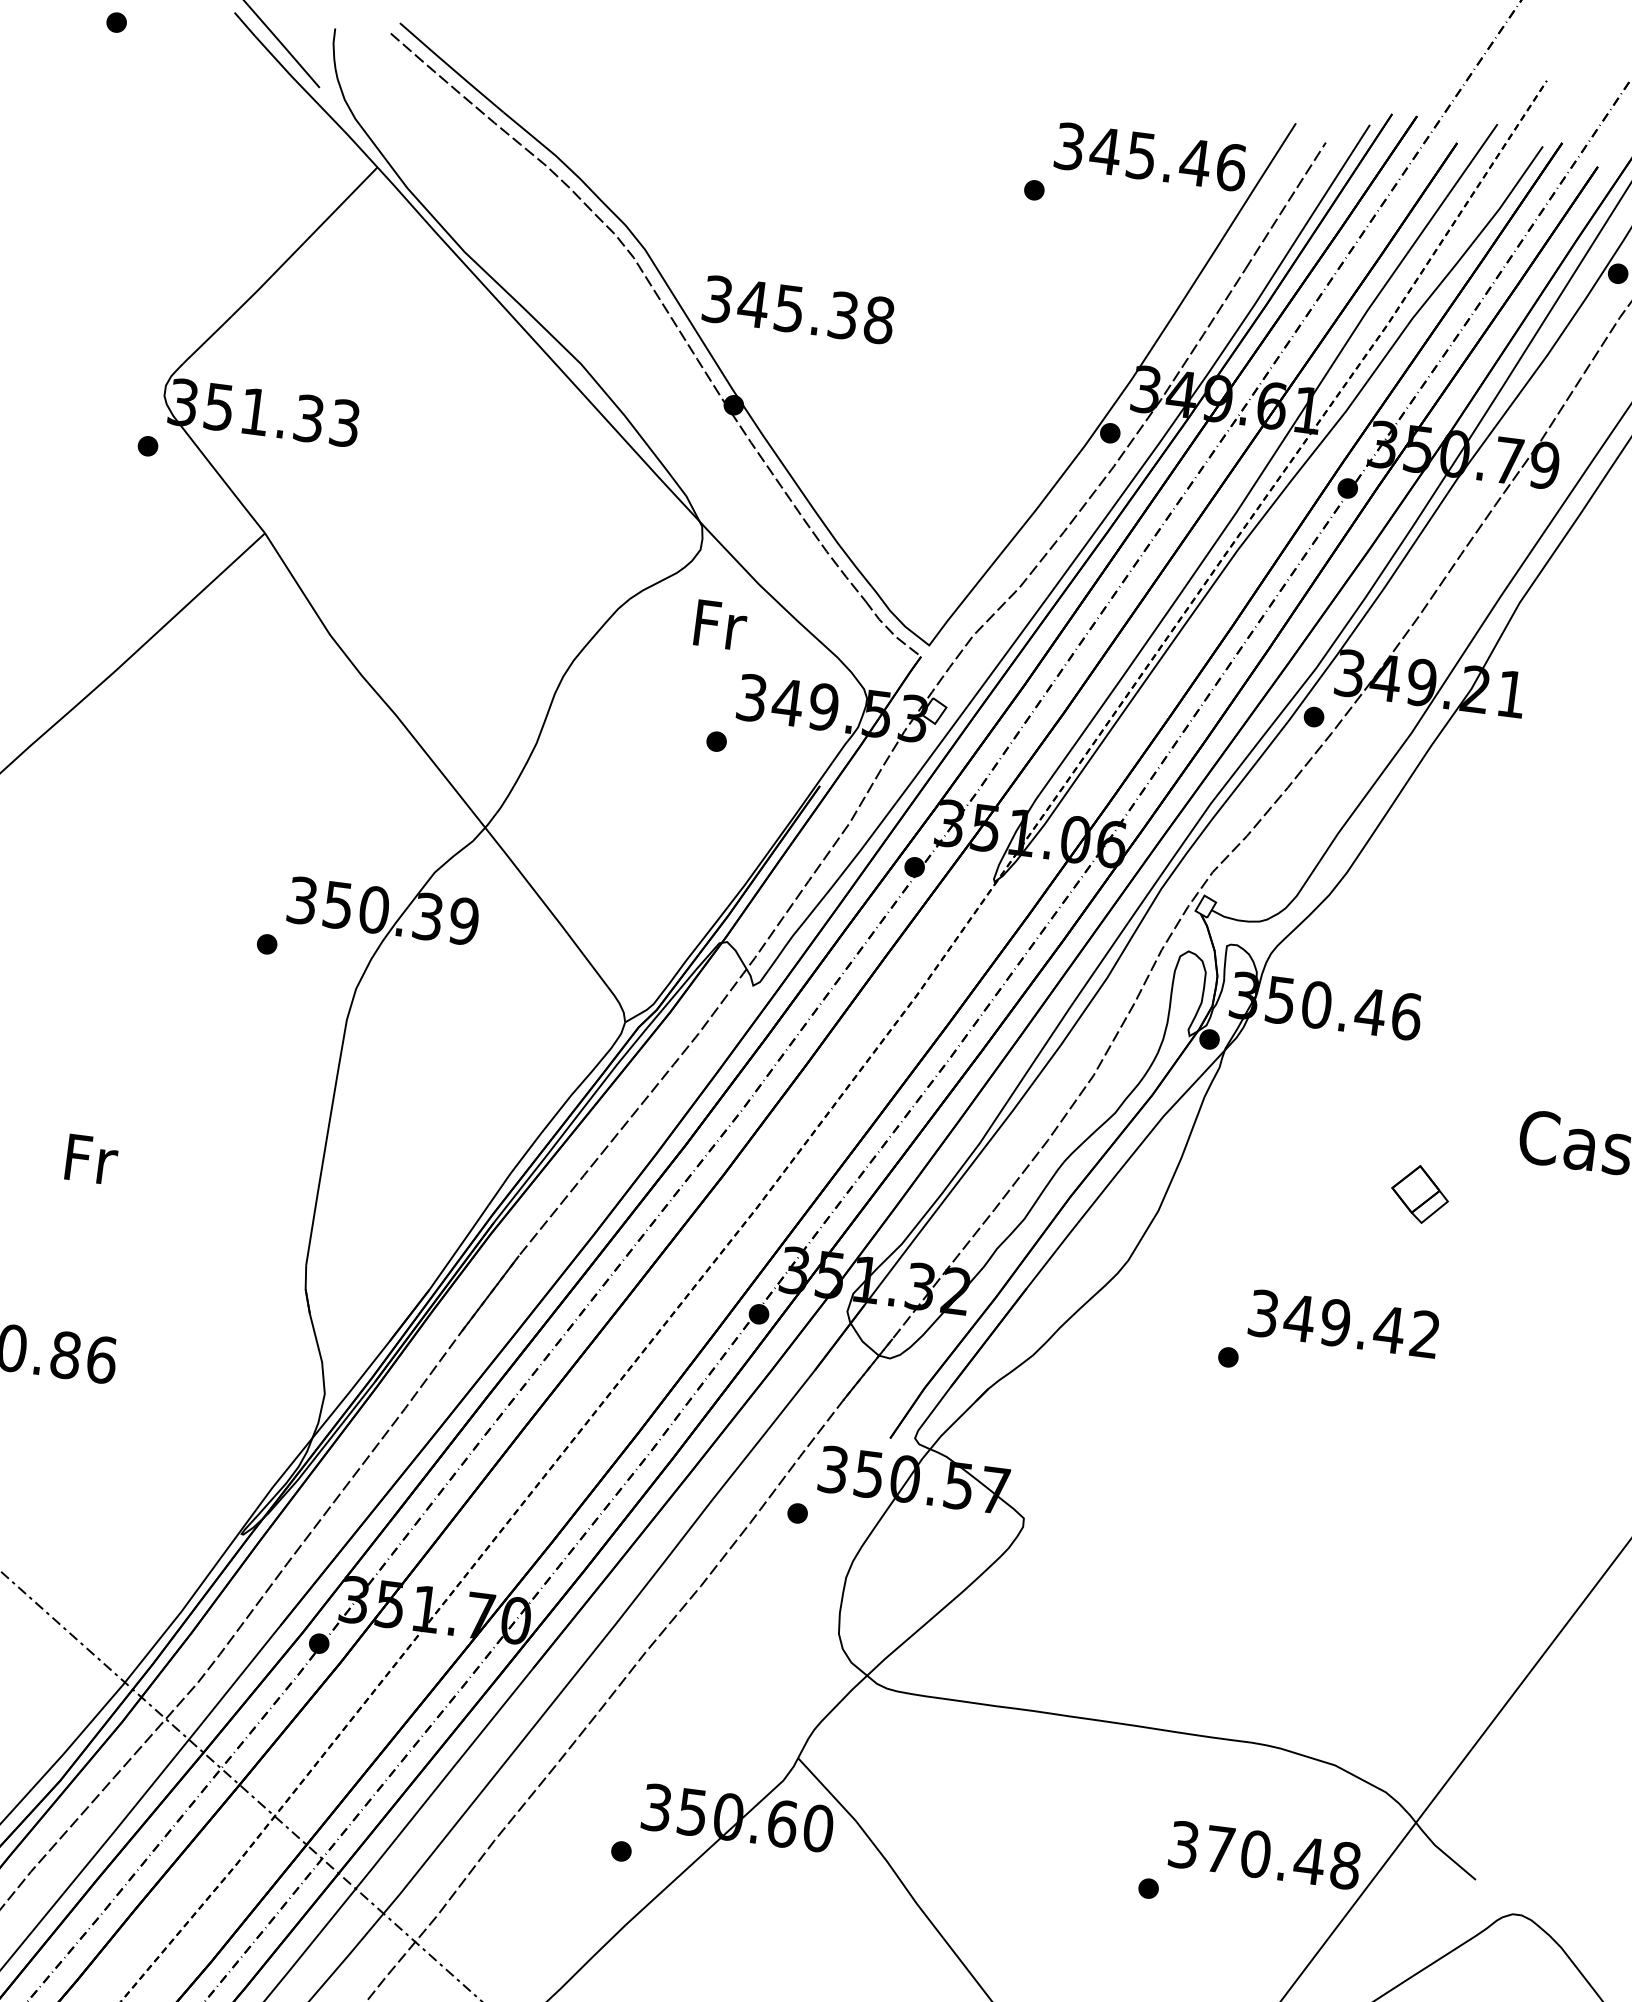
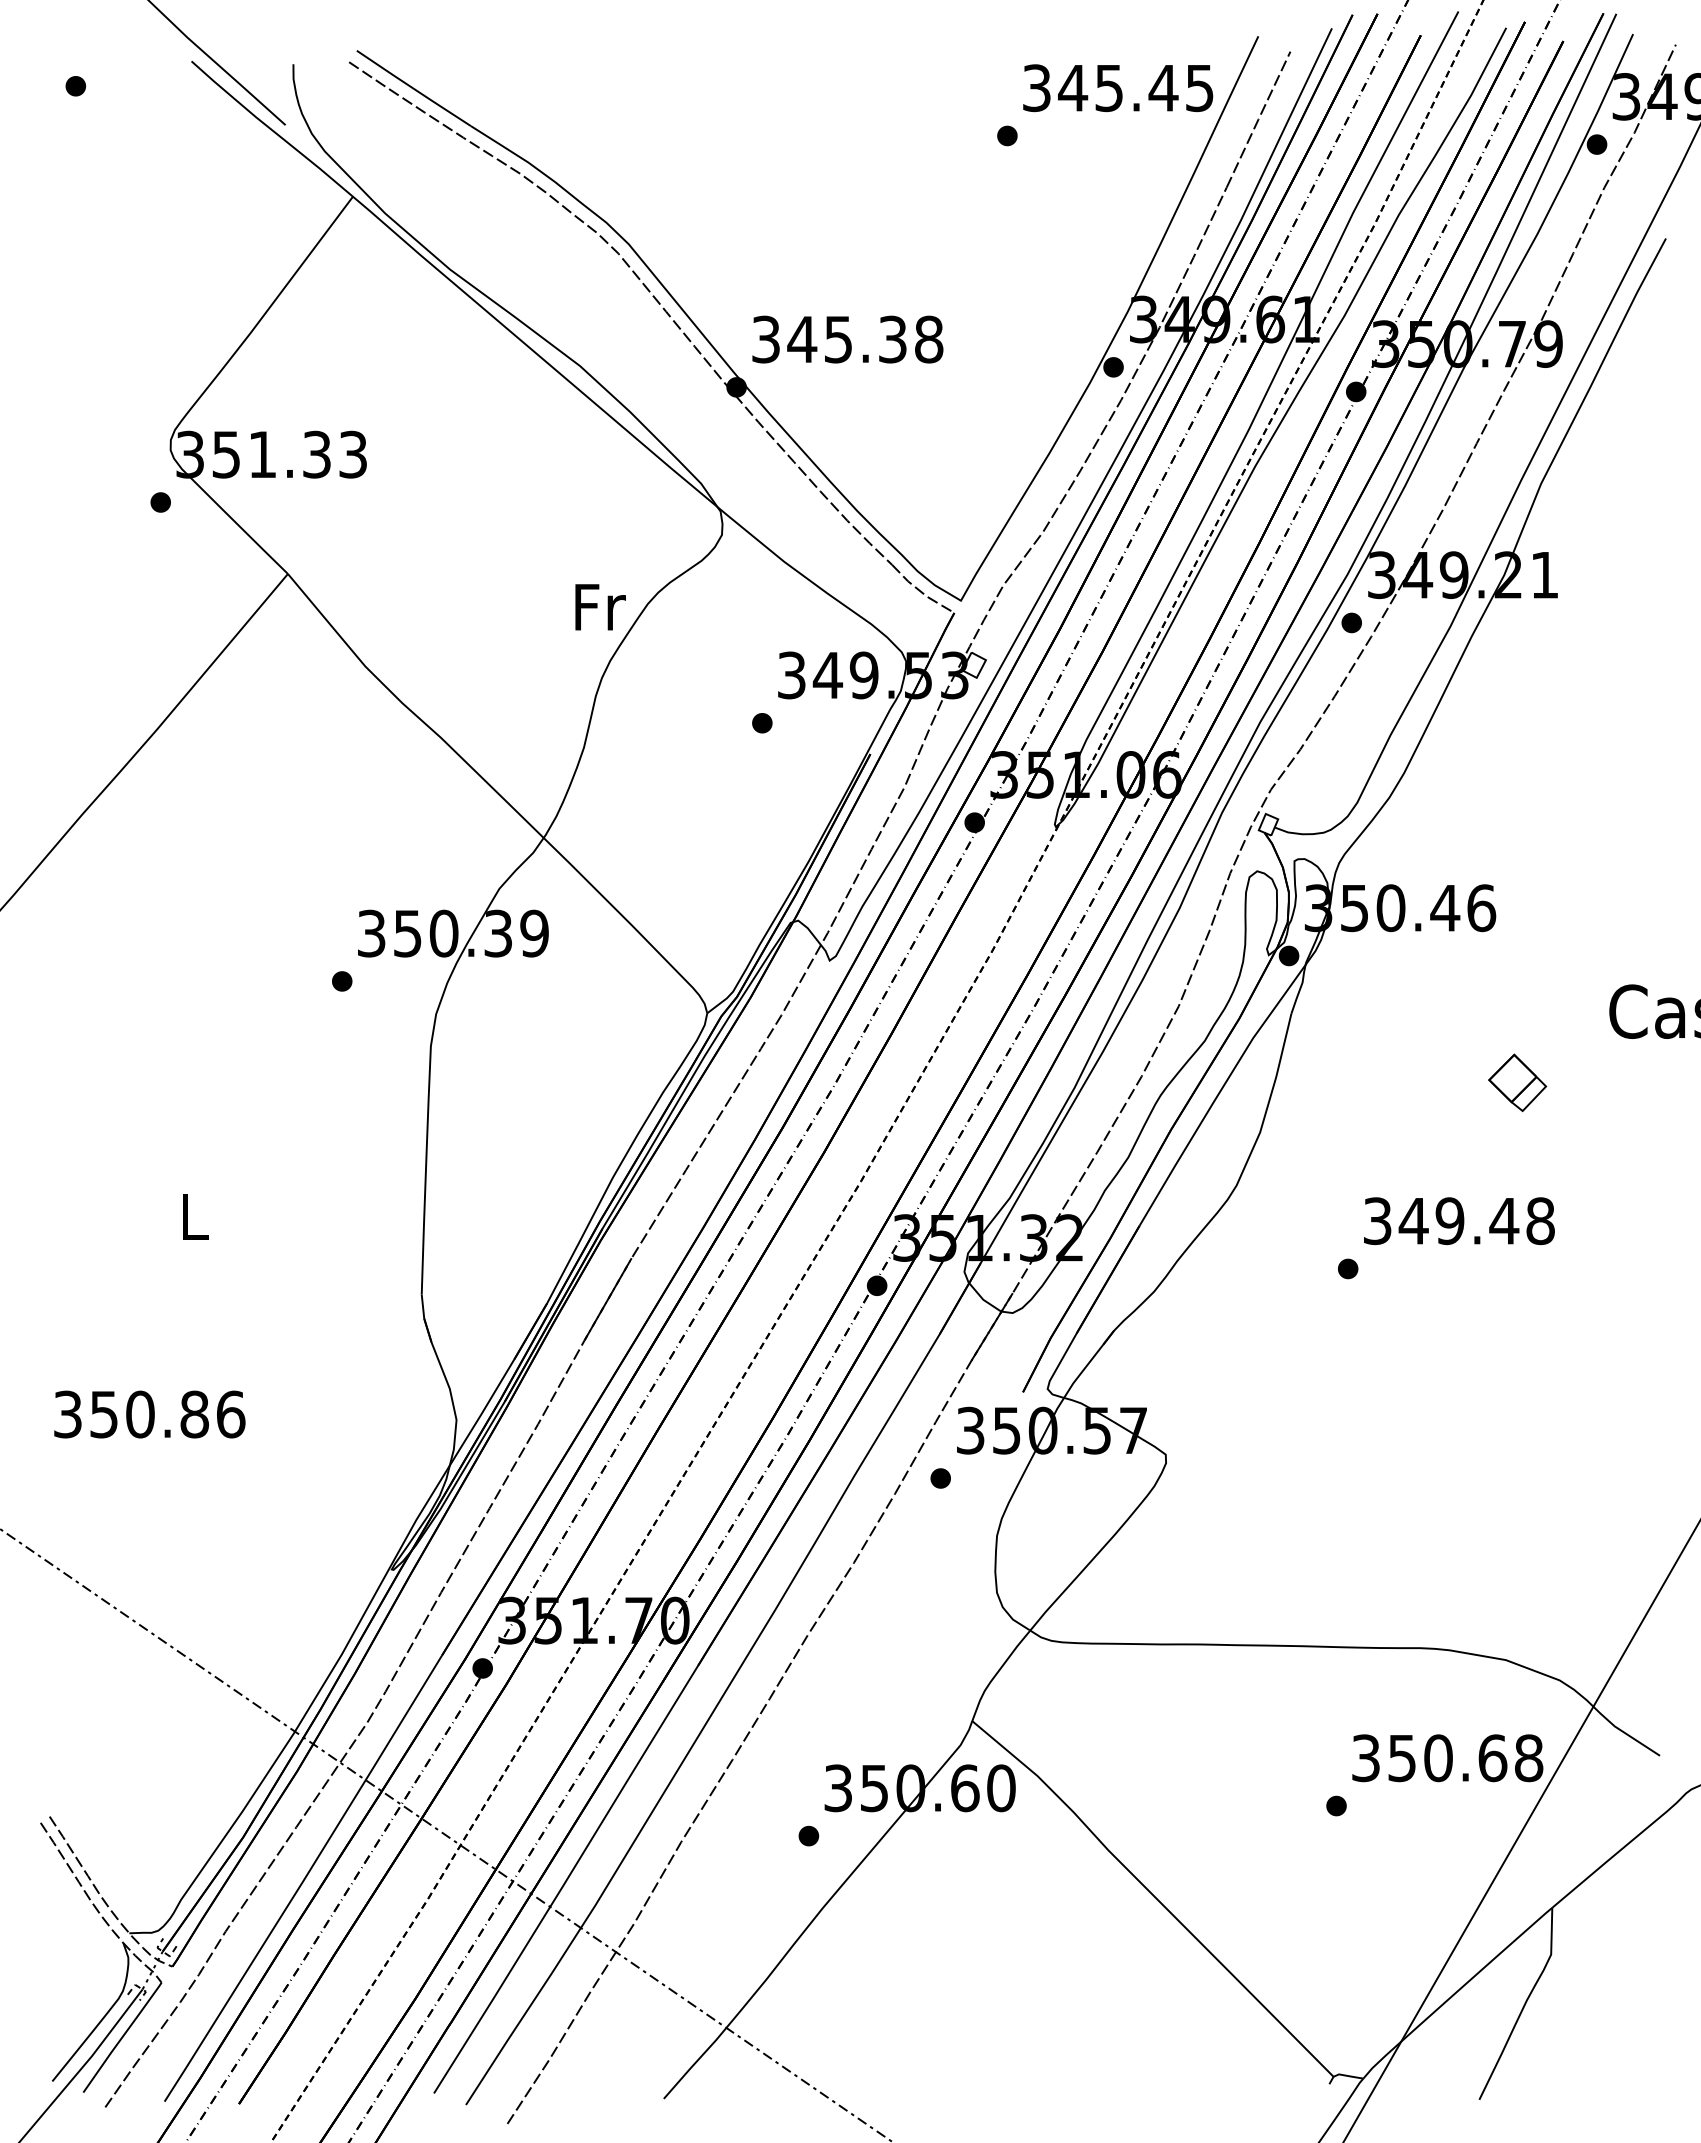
text: (1230, 167) -> (1199, 88), 345.46 -> 345.45
text: (798, 309) -> (847, 339), moved
text: (720, 625) -> (600, 607), moved
text: (91, 1159) -> (195, 1217), Fr -> L
text: (1425, 1334) -> (1540, 1221), 349.42 -> 349.48
text: (1264, 1855) -> (1447, 1758), 370.48 -> 350.68

